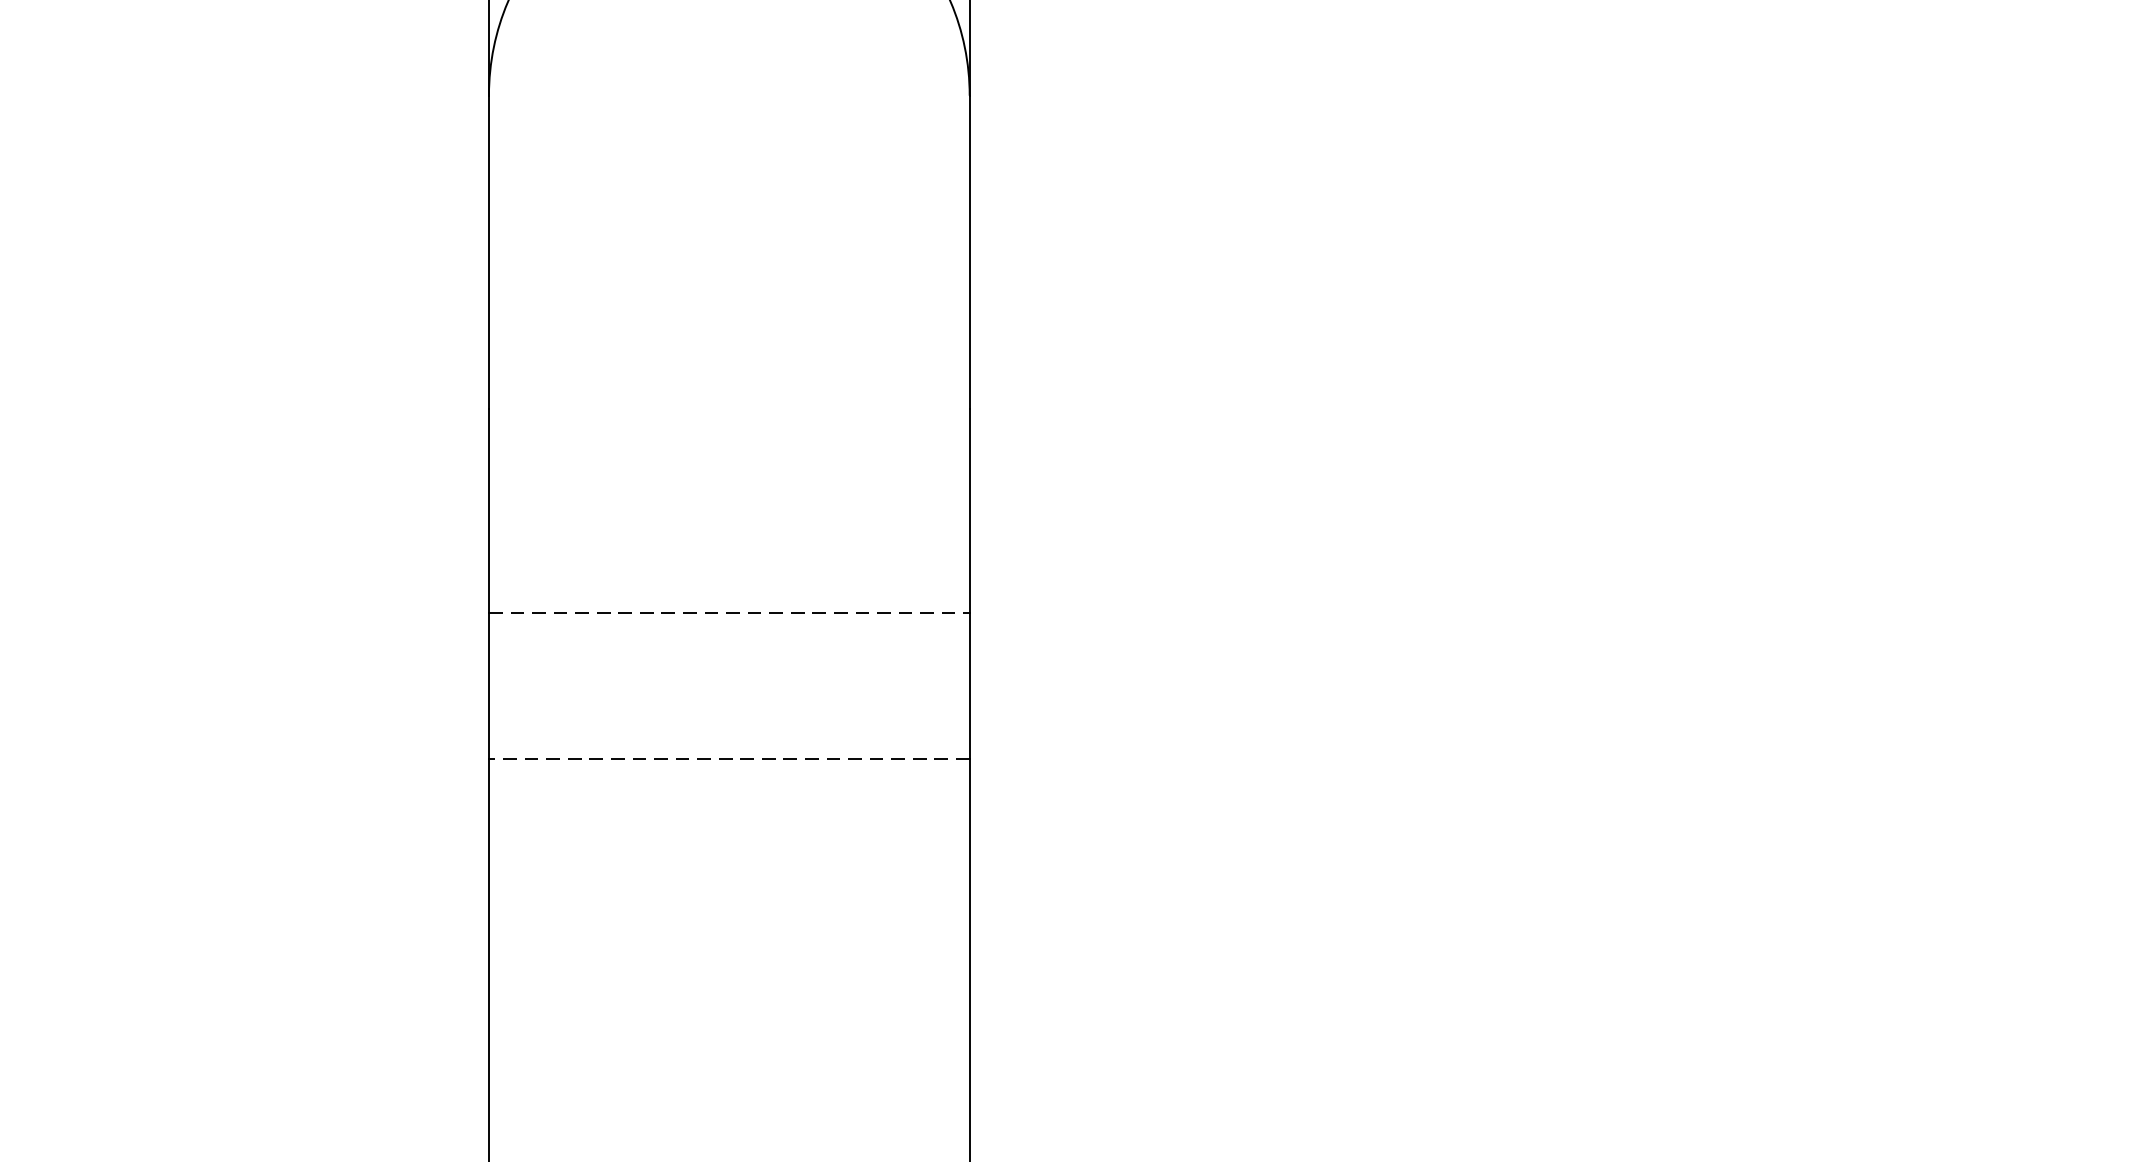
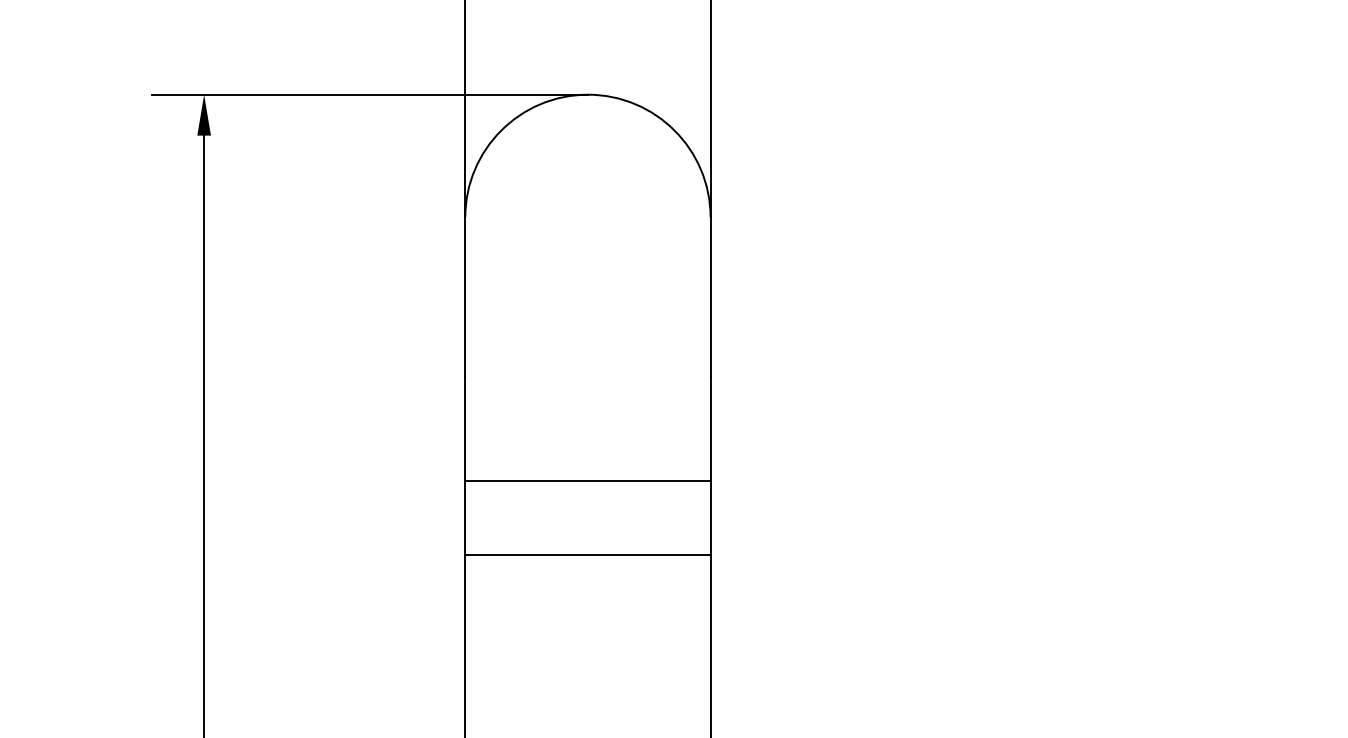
line: (728, 613) -> (587, 481), dashed -> solid
line: (728, 758) -> (587, 555), dashed -> solid

